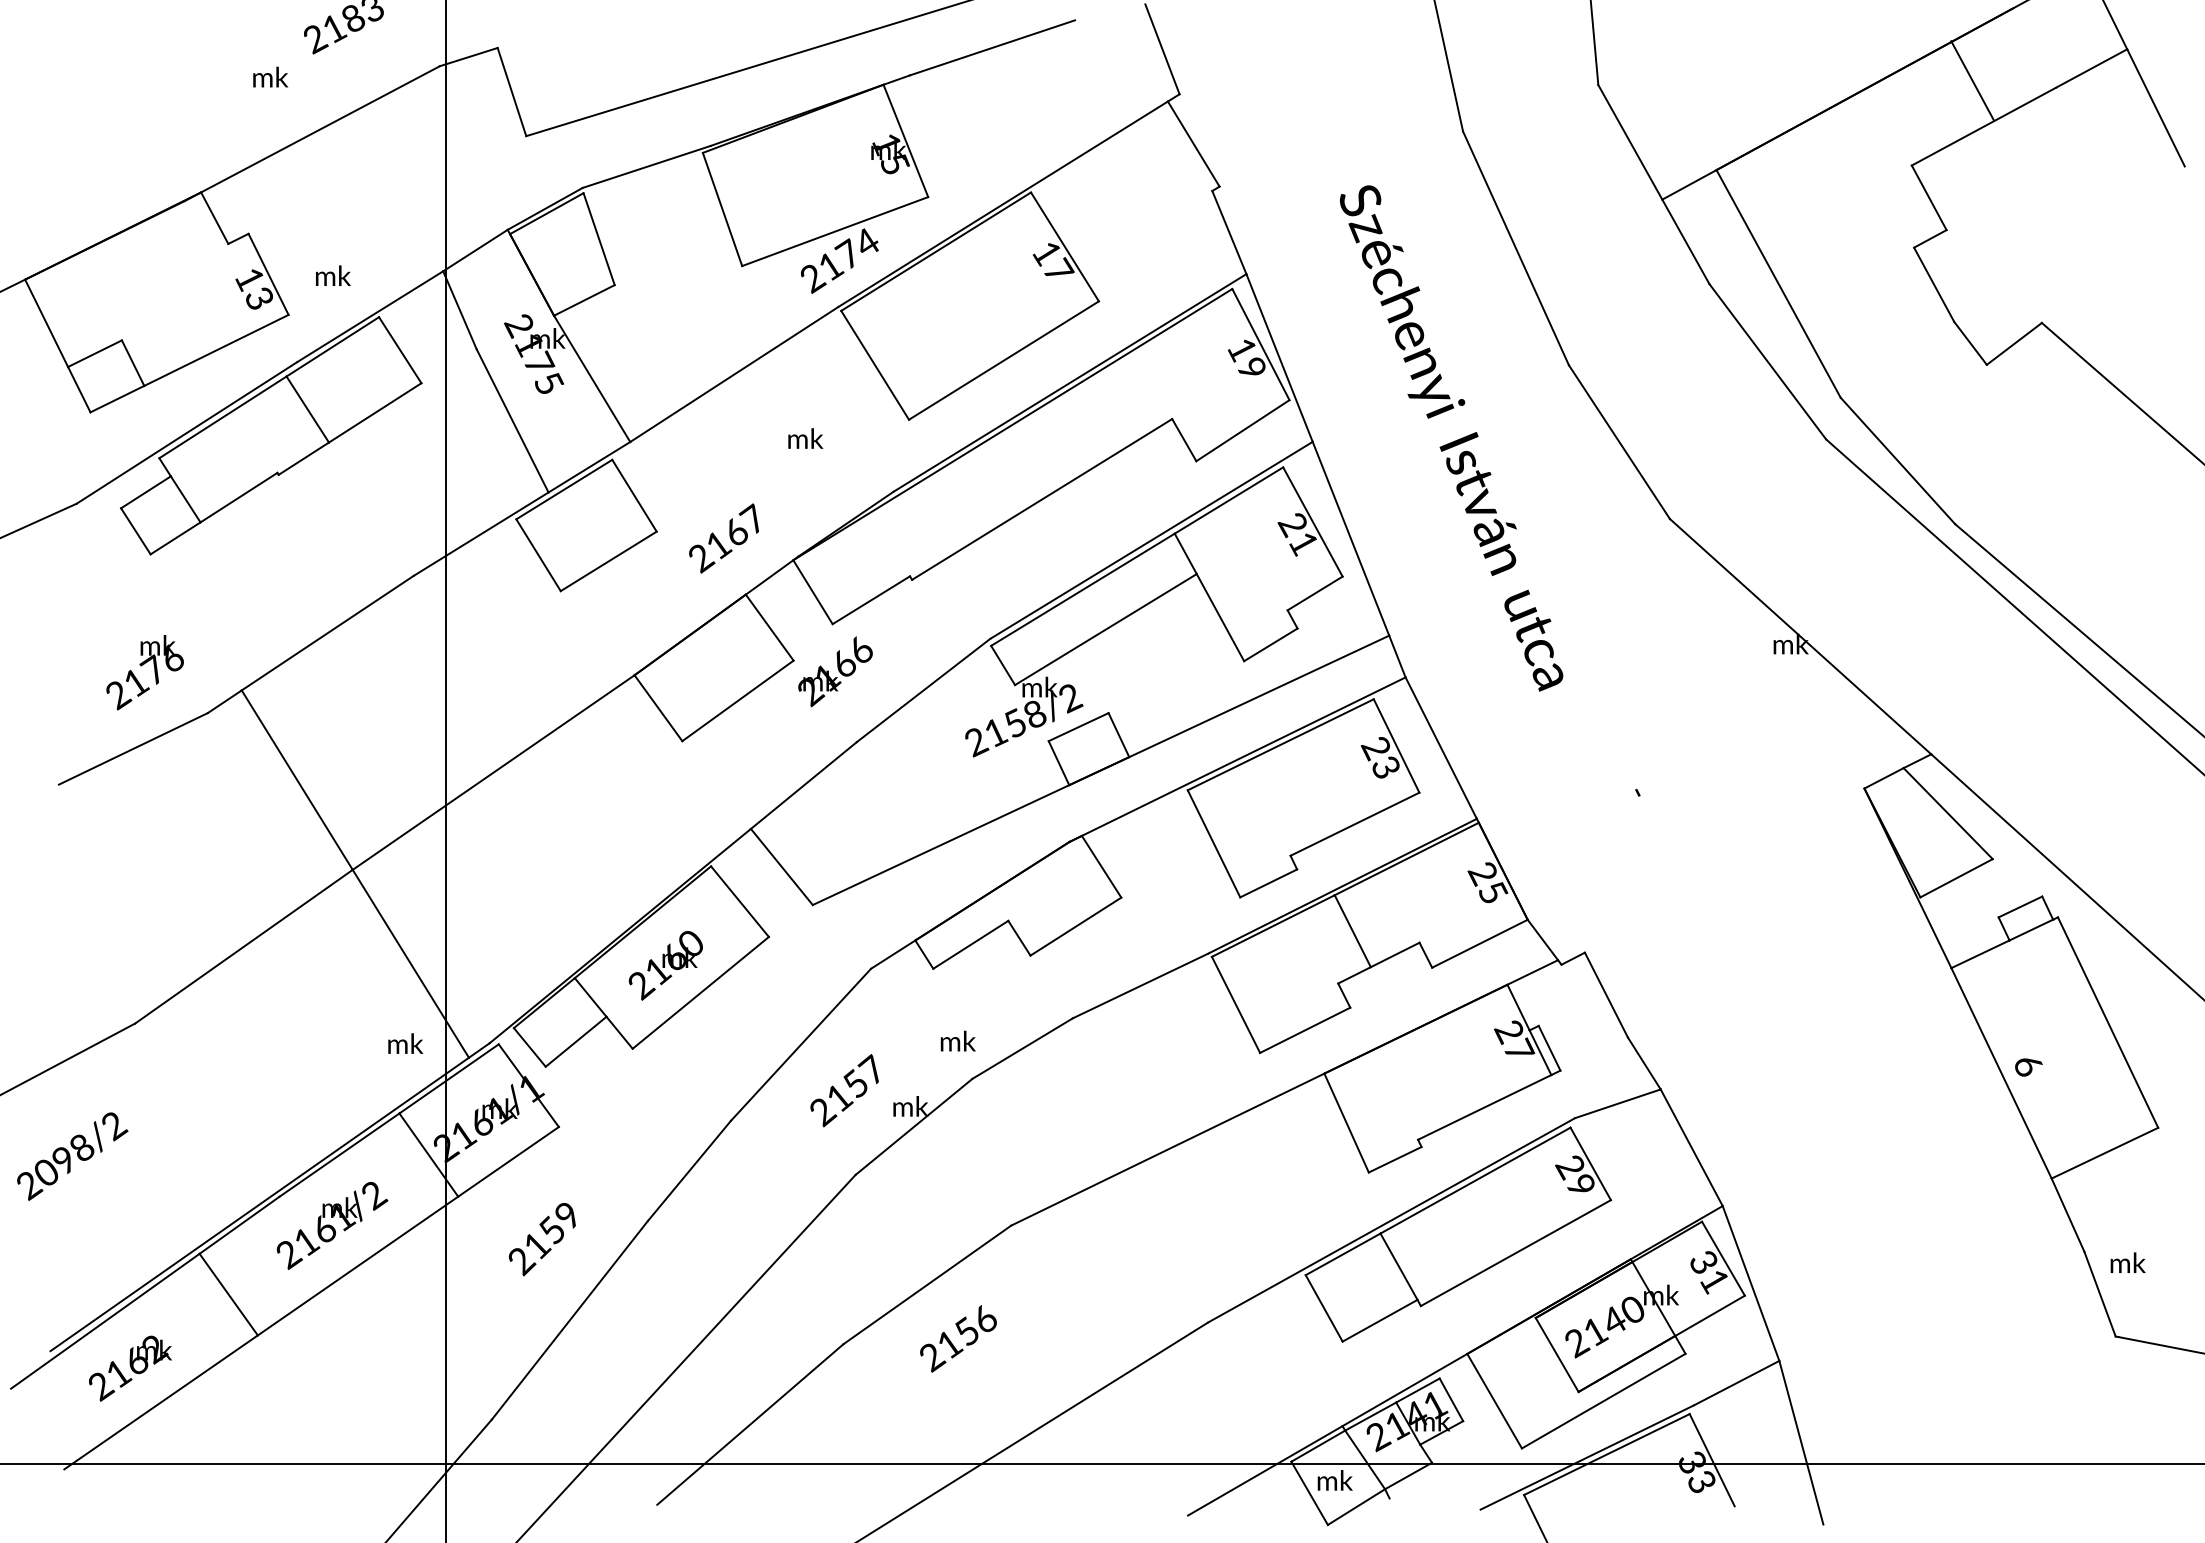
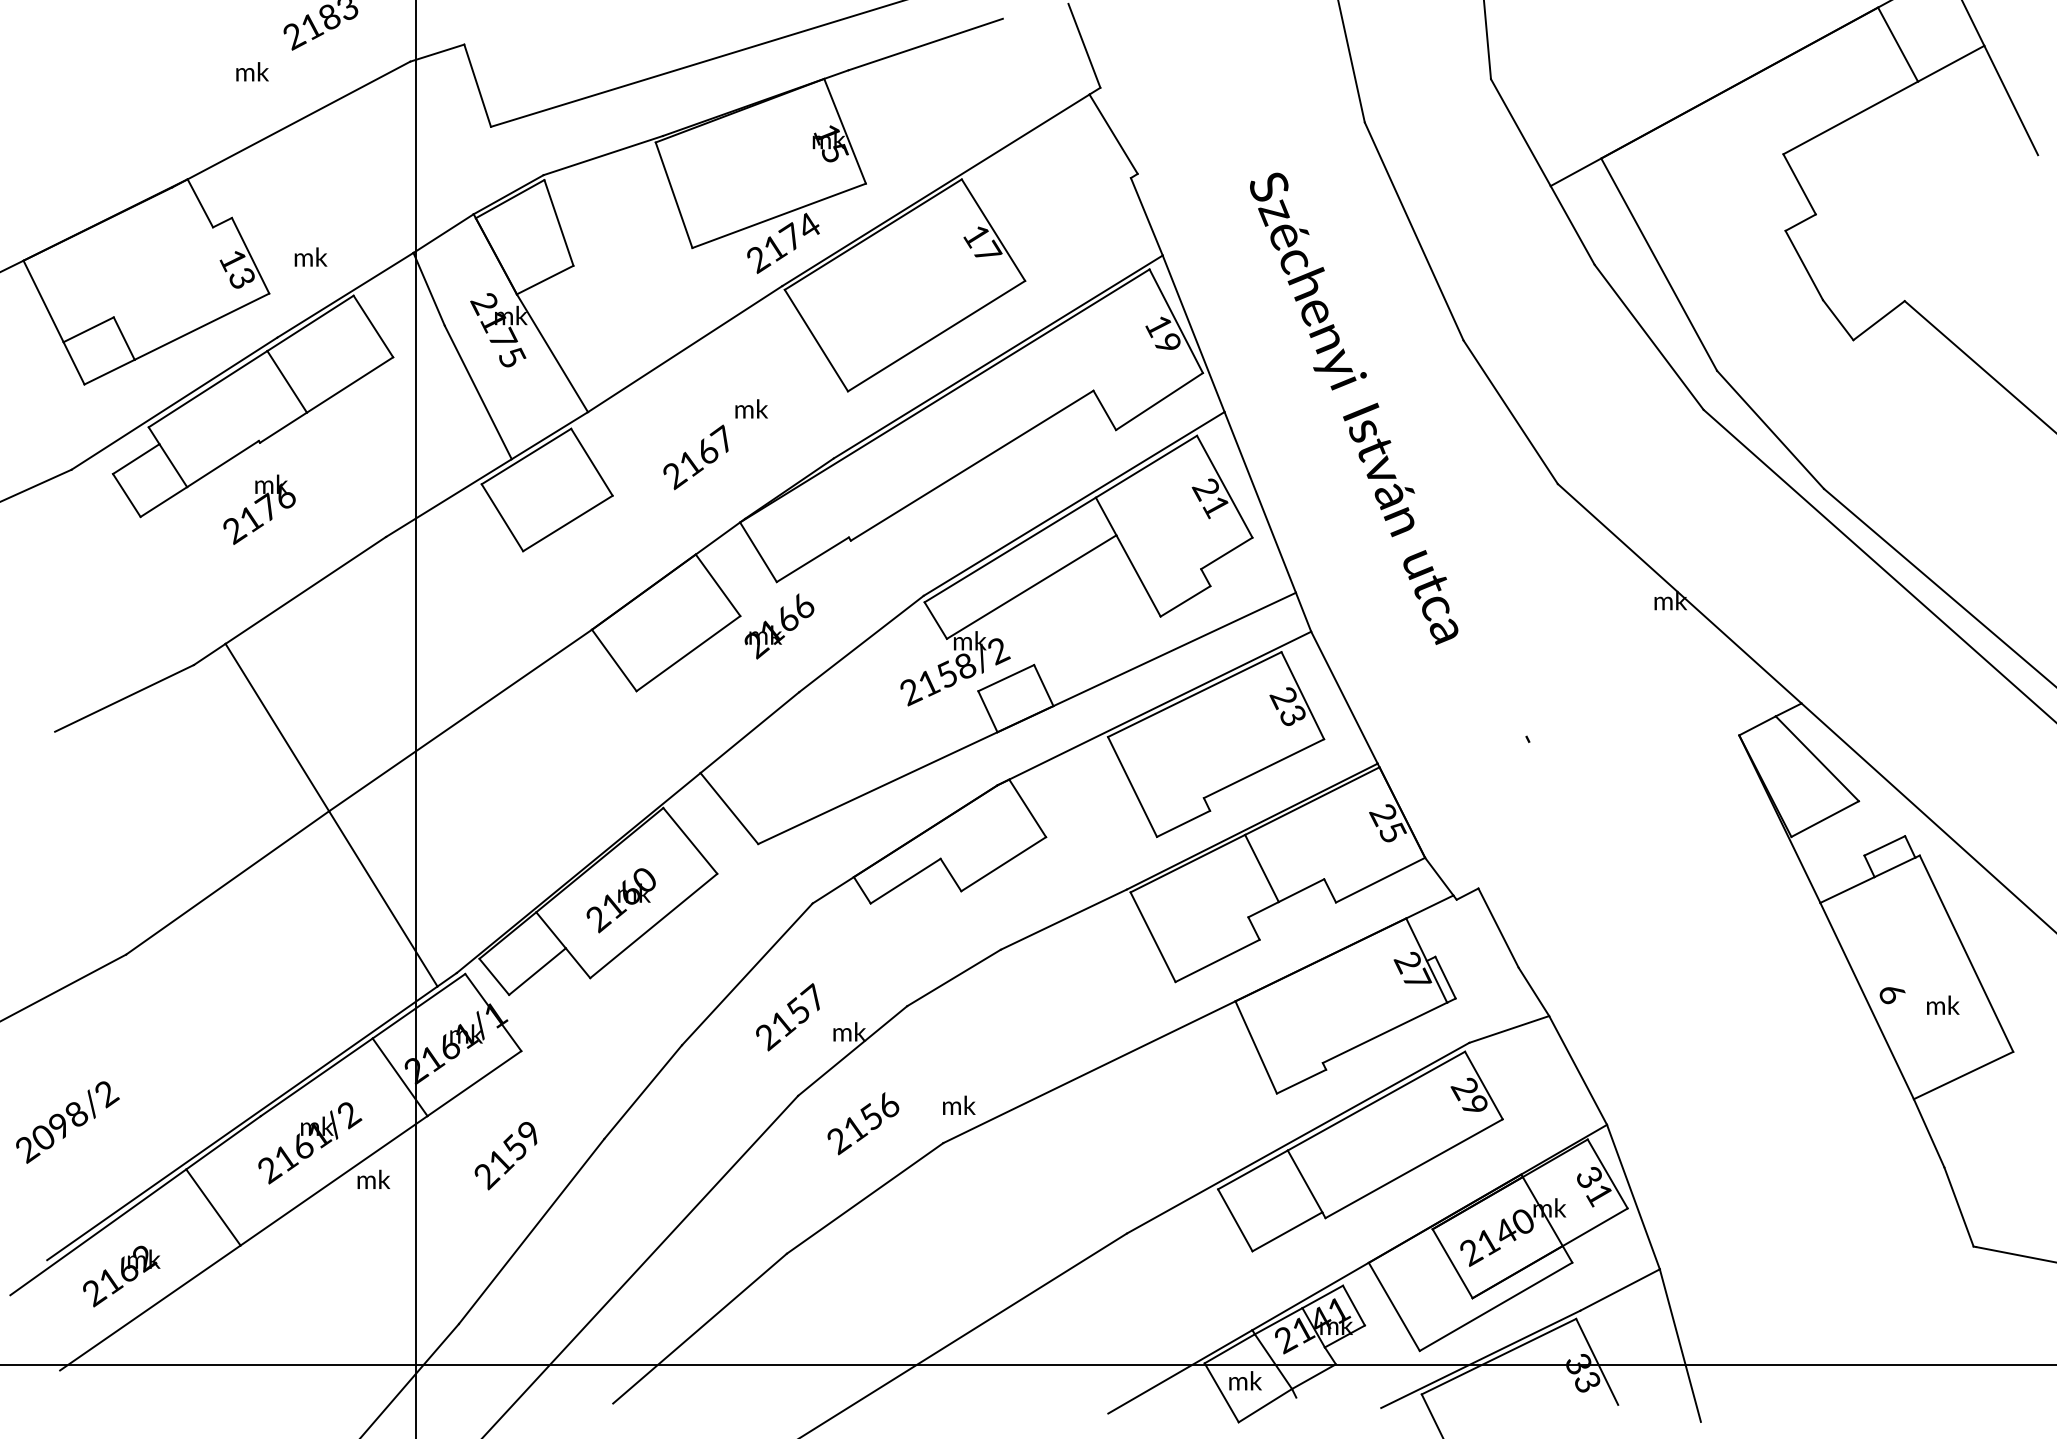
line: (1972, 80) -> (1897, 44), moved
text: (723, 538) -> (695, 457), moved
text: (144, 672) -> (258, 509), moved
text: (957, 1040) -> (958, 1104), moved
text: (405, 1043) -> (373, 1179), moved
text: (72, 1156) -> (67, 1122), moved
text: (2127, 1262) -> (1942, 1004), moved
text: (958, 1338) -> (863, 1123), moved

